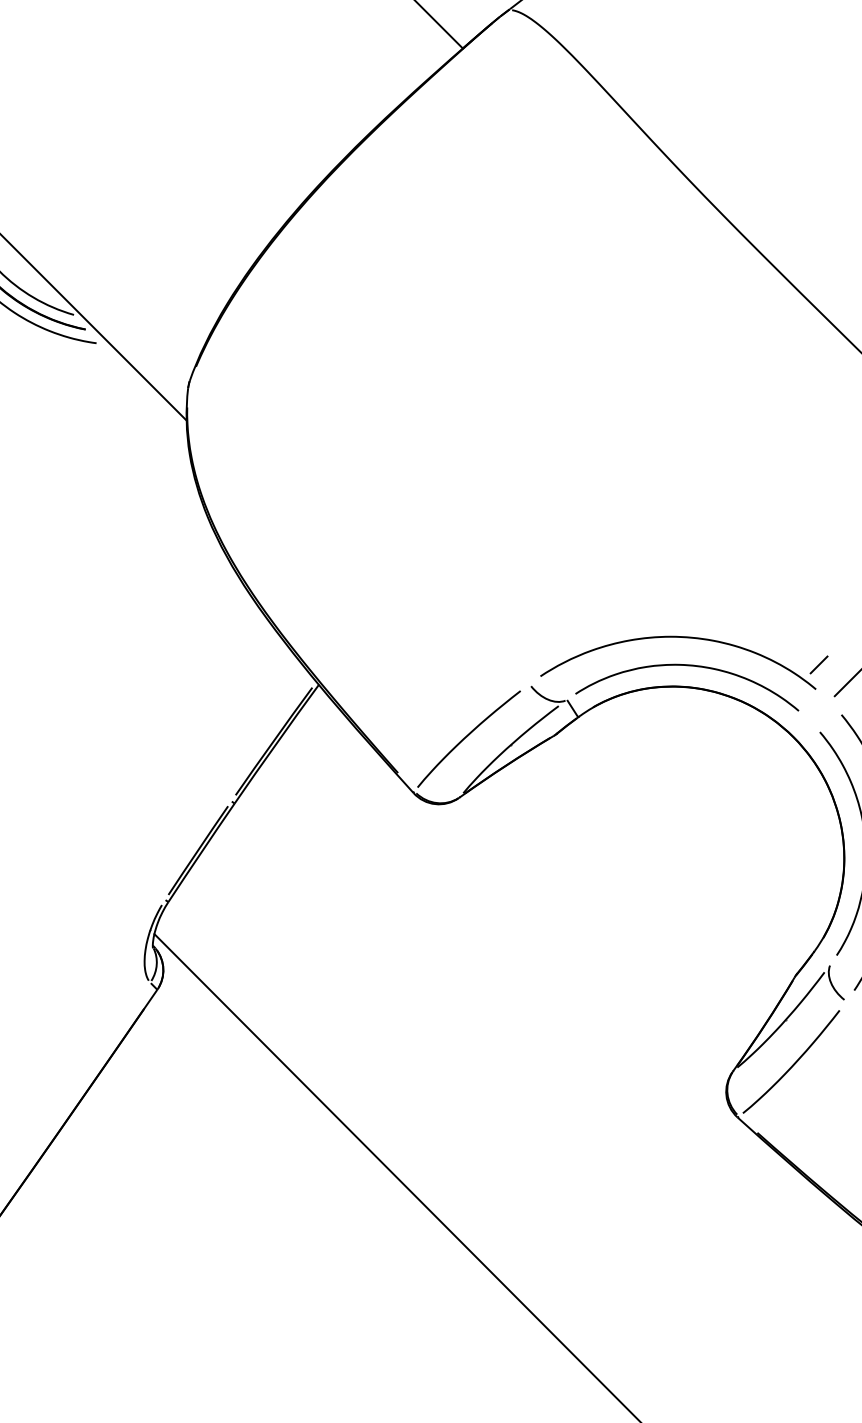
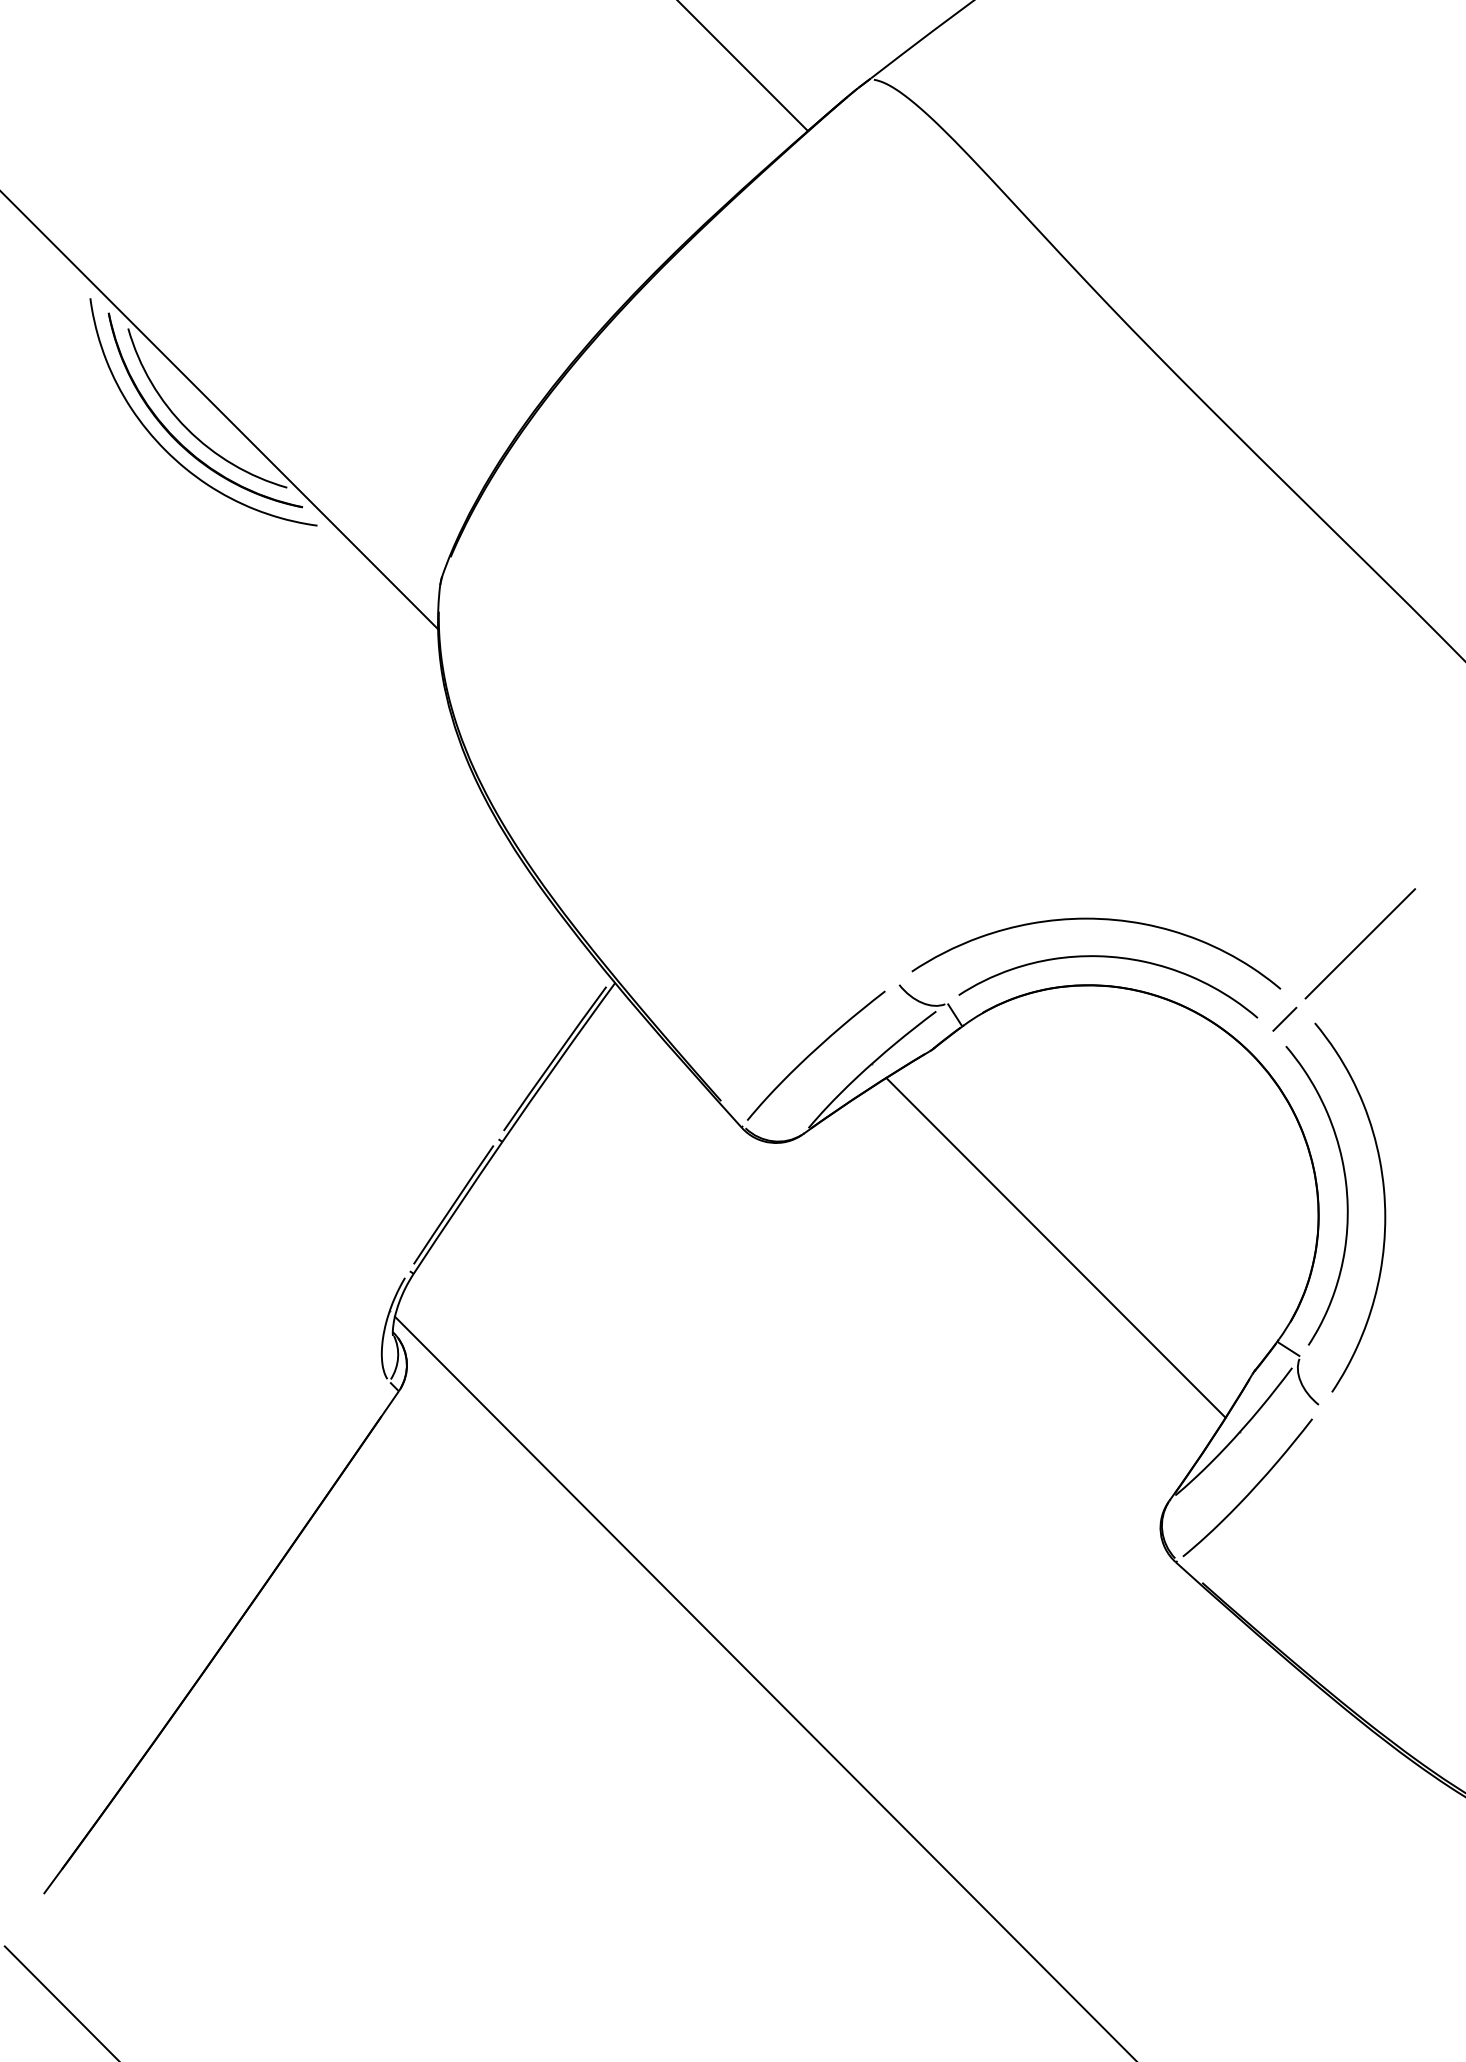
line: (818, 664) -> (1284, 1018), moved
line: (647, 882) -> (1055, 1247), added
line: (821, 957) -> (1288, 1348), added

